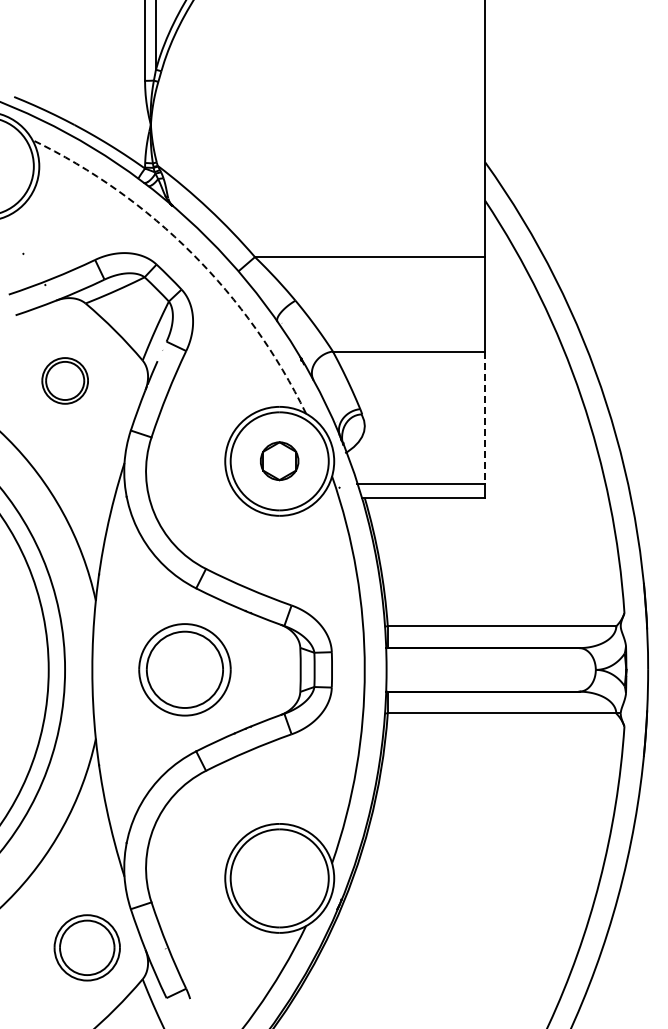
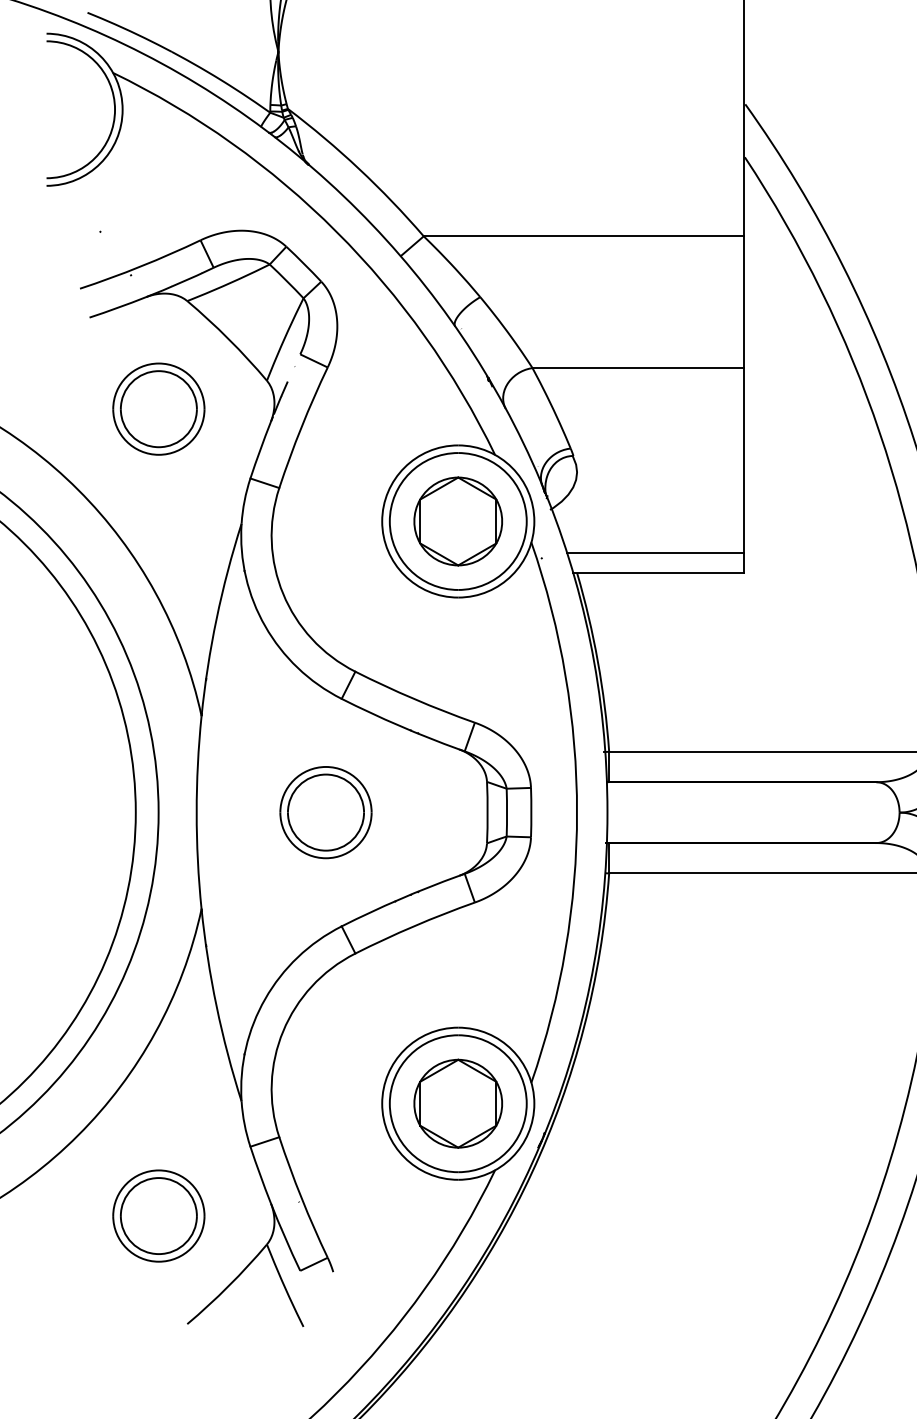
arc: (192, 253) -> (336, 231), dashed -> solid
part: (64, 380) -> (157, 408), size x1.43
line: (484, 418) -> (744, 461), dashed -> solid
part: (279, 460) -> (457, 520), size x1.67
part: (184, 669) -> (325, 812), size x0.71
part: (279, 877) -> (457, 1102), added
part: (86, 947) -> (157, 1215), moved

